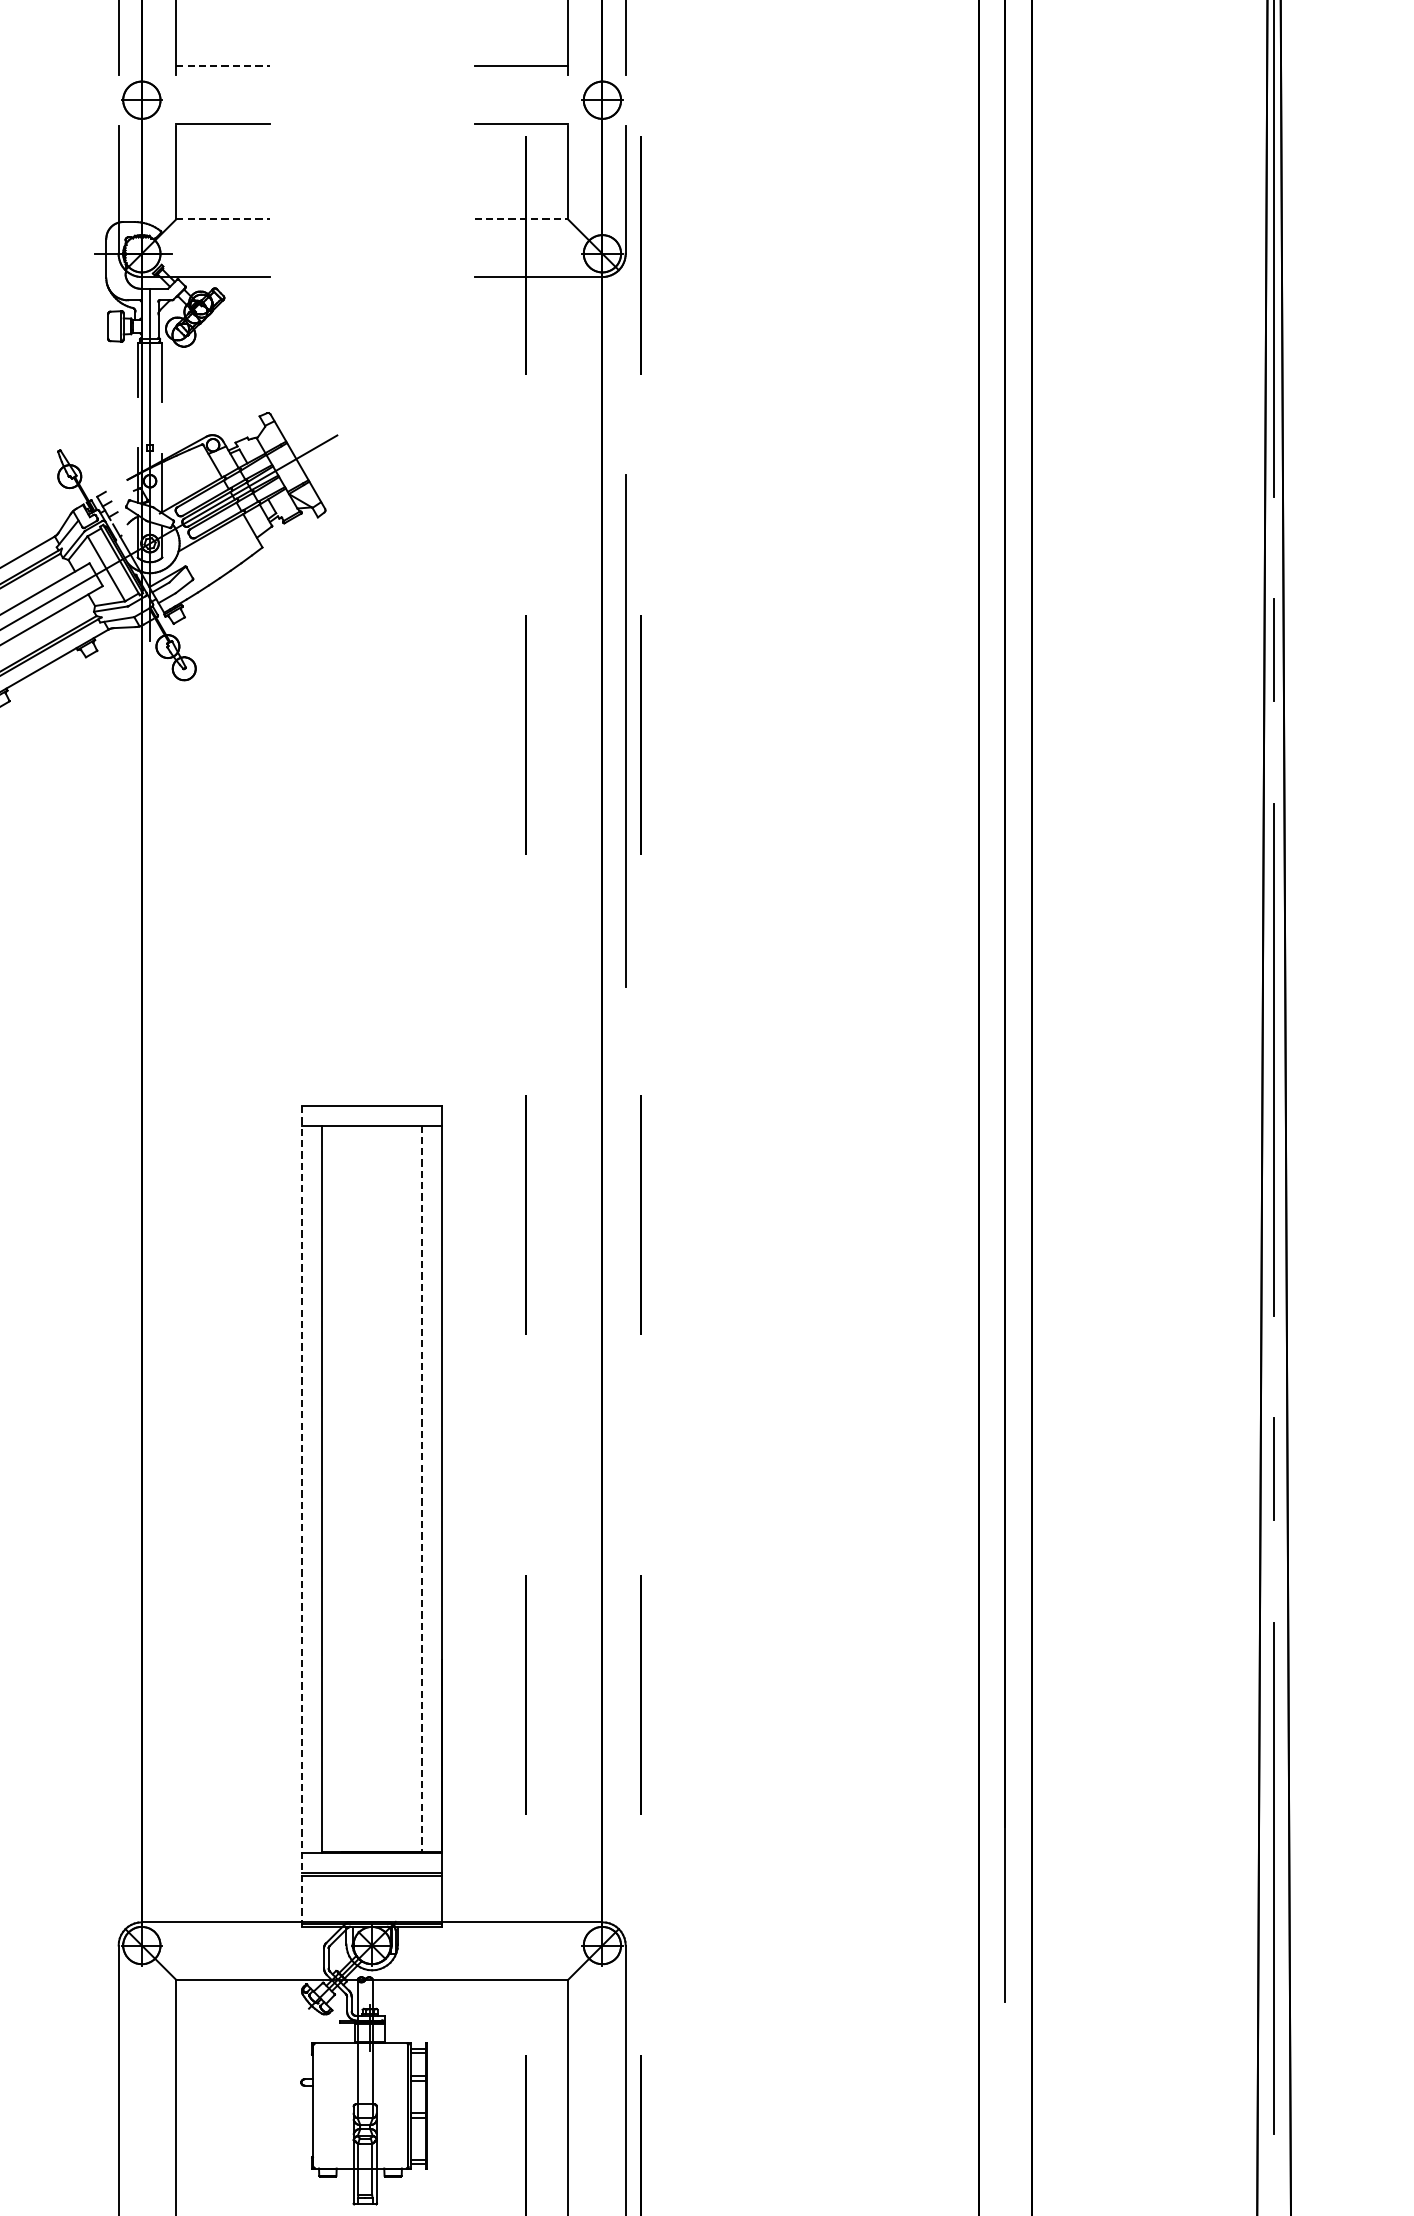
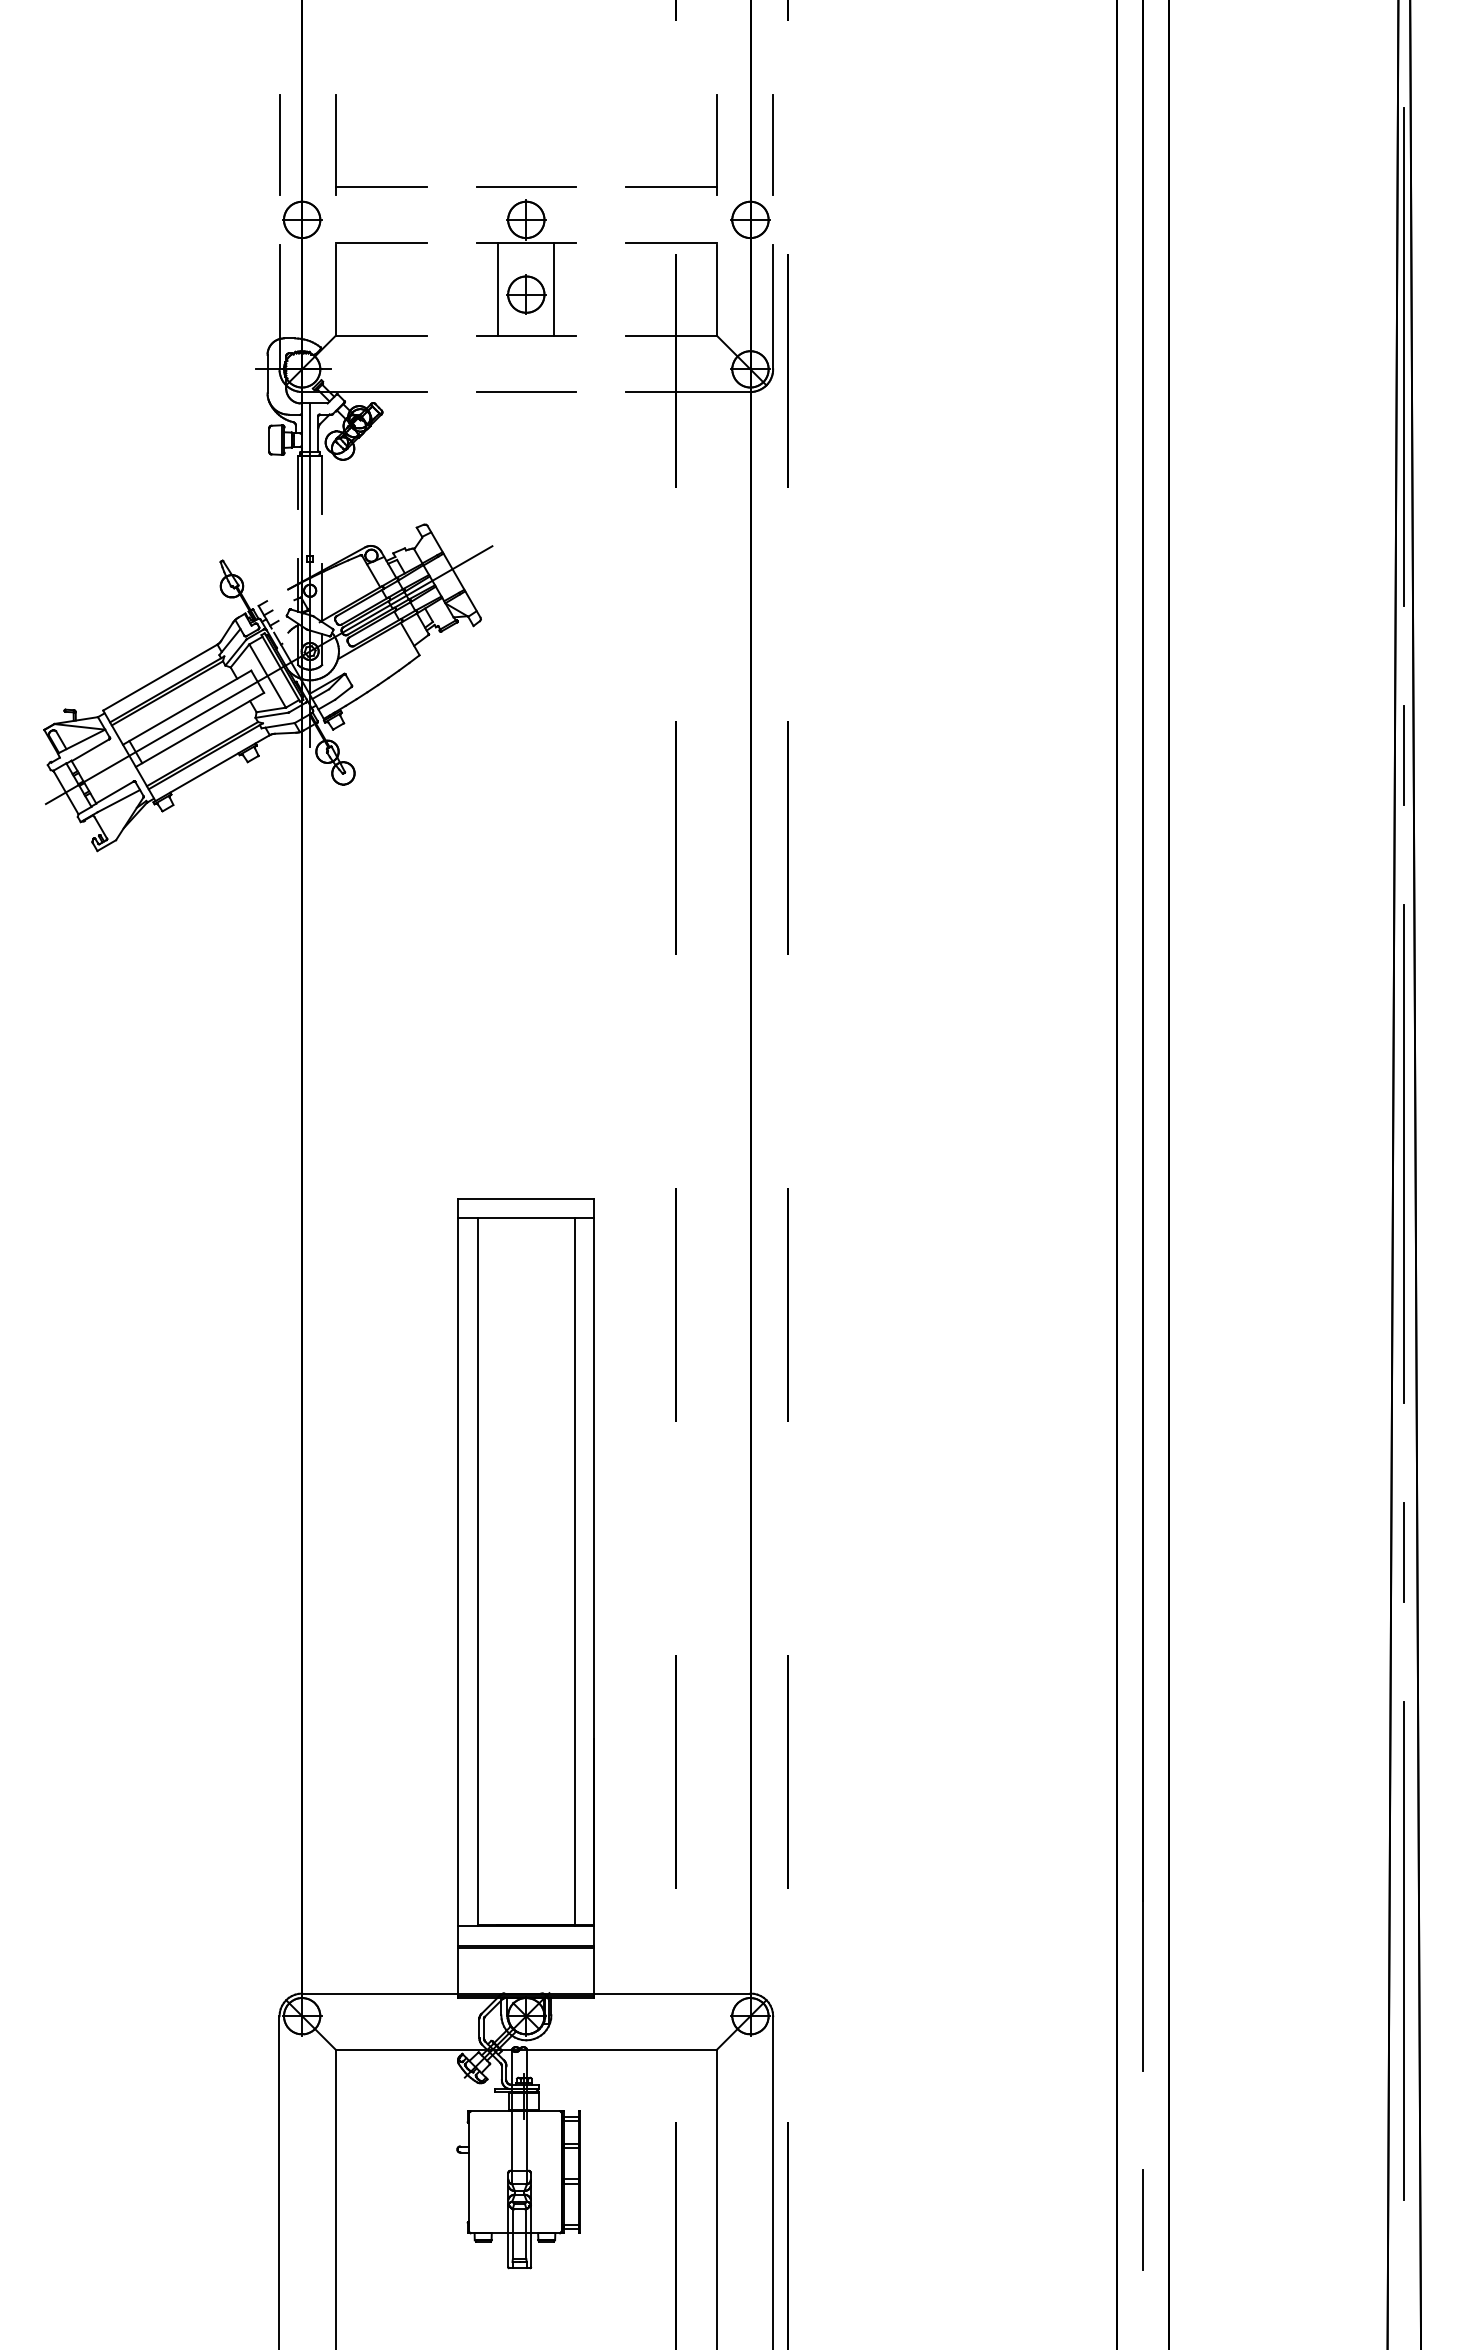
line: (223, 65) -> (381, 186), dashed -> solid
line: (372, 65) -> (526, 186), added
part: (372, 149) -> (526, 267), added
line: (223, 218) -> (381, 335), dashed -> solid
line: (521, 218) -> (671, 335), dashed -> solid
line: (372, 276) -> (526, 391), added
line: (625, 730) -> (772, 833), removed
line: (421, 1489) -> (574, 1572), dashed -> solid
line: (302, 1516) -> (458, 1598), dashed -> solid
line: (1005, 2155) -> (1142, 2220), added

